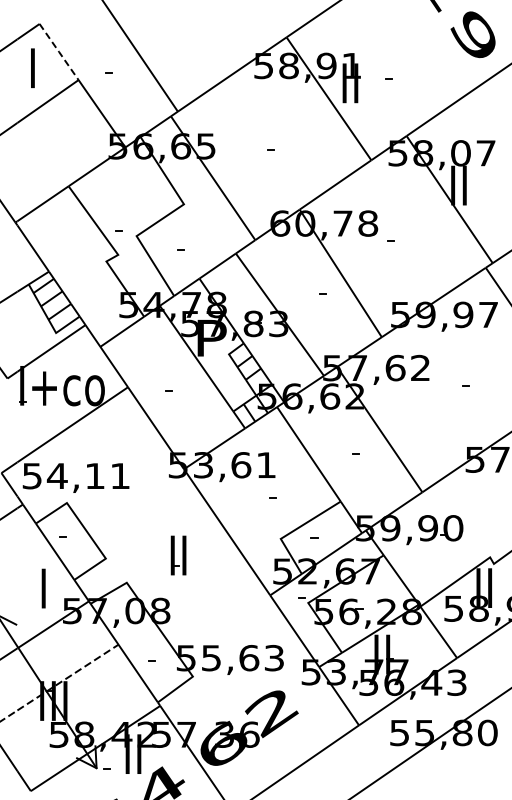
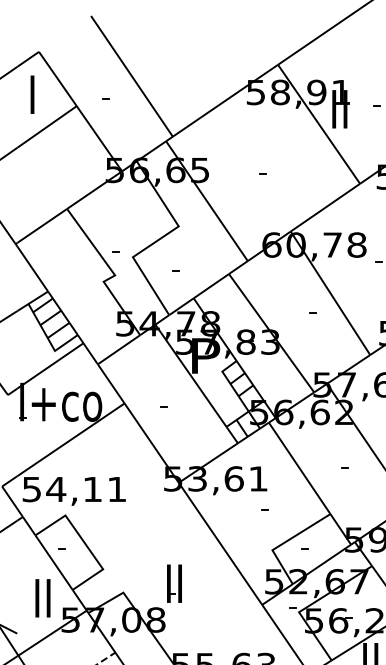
line: (59, 52) -> (58, 79), dashed -> solid
part: (178, 555) -> (174, 583), moved
text: (43, 588) -> (42, 598), I -> II

